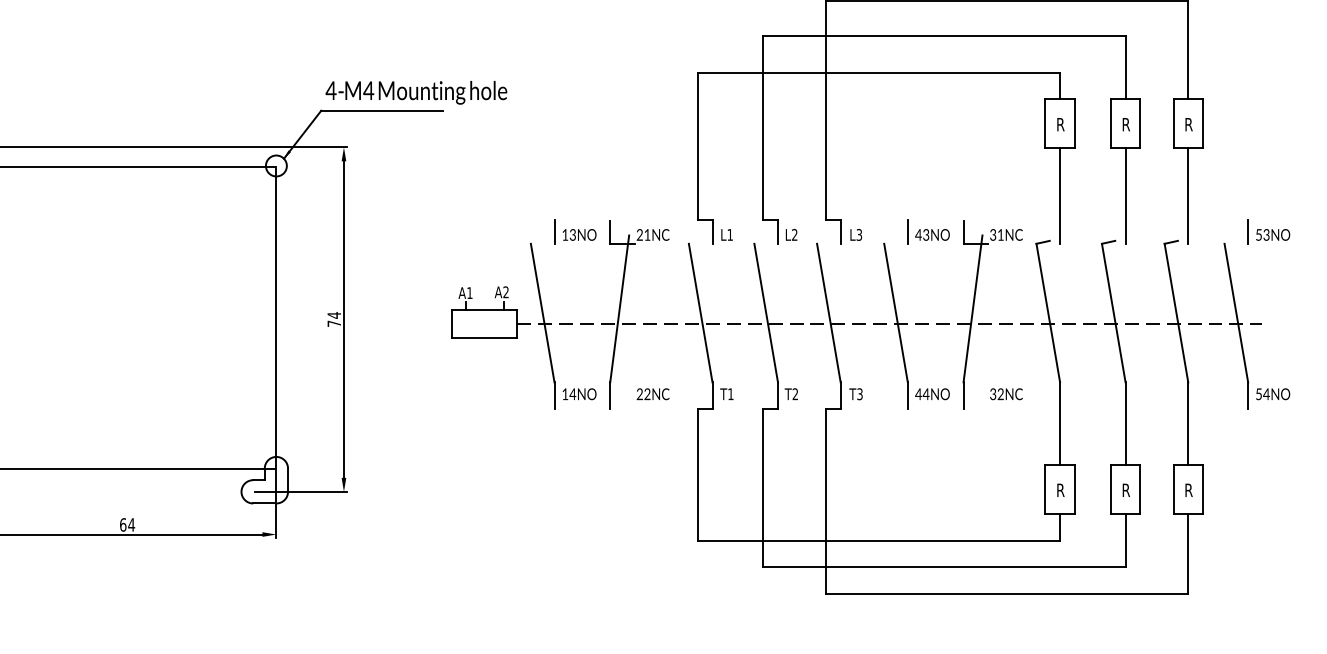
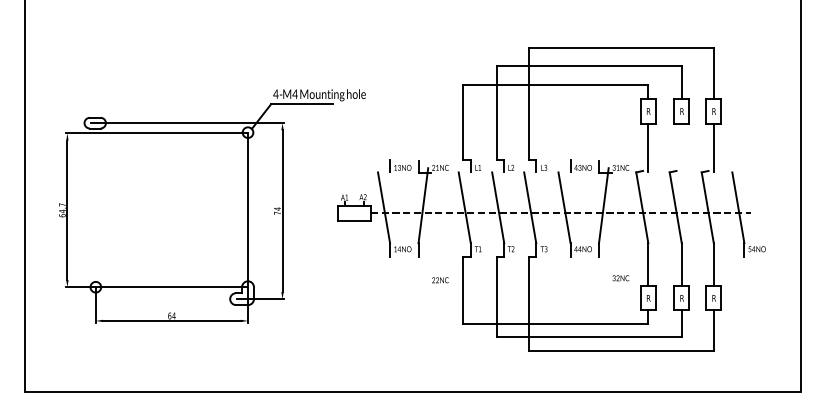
line: (1125, 194) -> (681, 147), removed
part: (1267, 230) -> (754, 165), removed
text: (653, 394) -> (440, 280), moved
text: (1005, 394) -> (620, 278), moved

